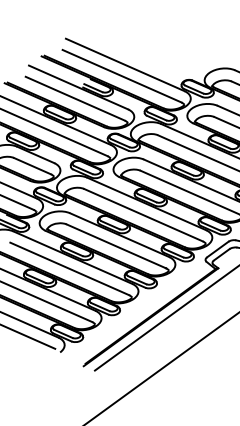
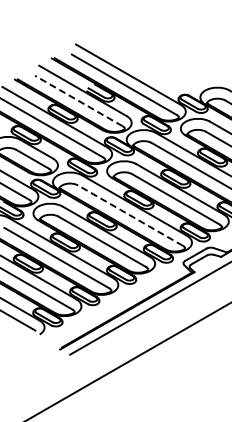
line: (74, 98) -> (78, 100), solid -> dashed
line: (143, 215) -> (130, 215), solid -> dashed

